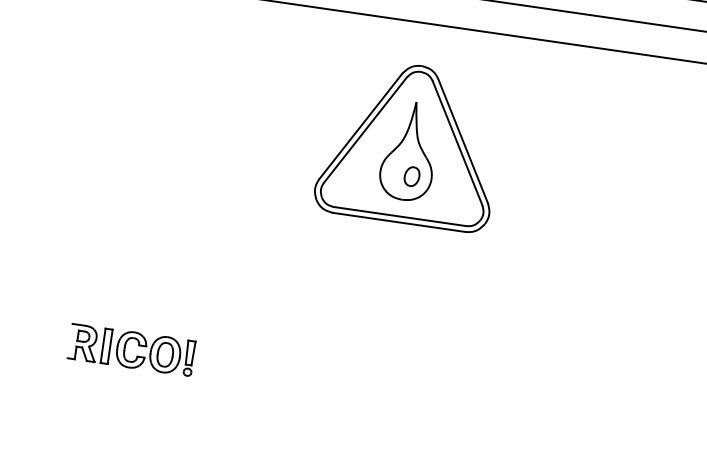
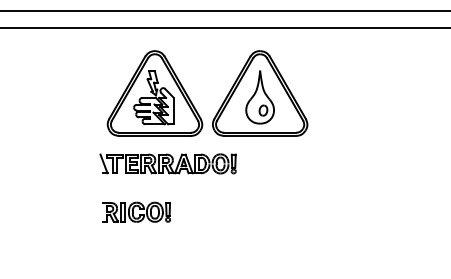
part: (215, 116) -> (154, 93), added
part: (221, 248) -> (167, 163), added
part: (131, 348) -> (136, 211), moved

